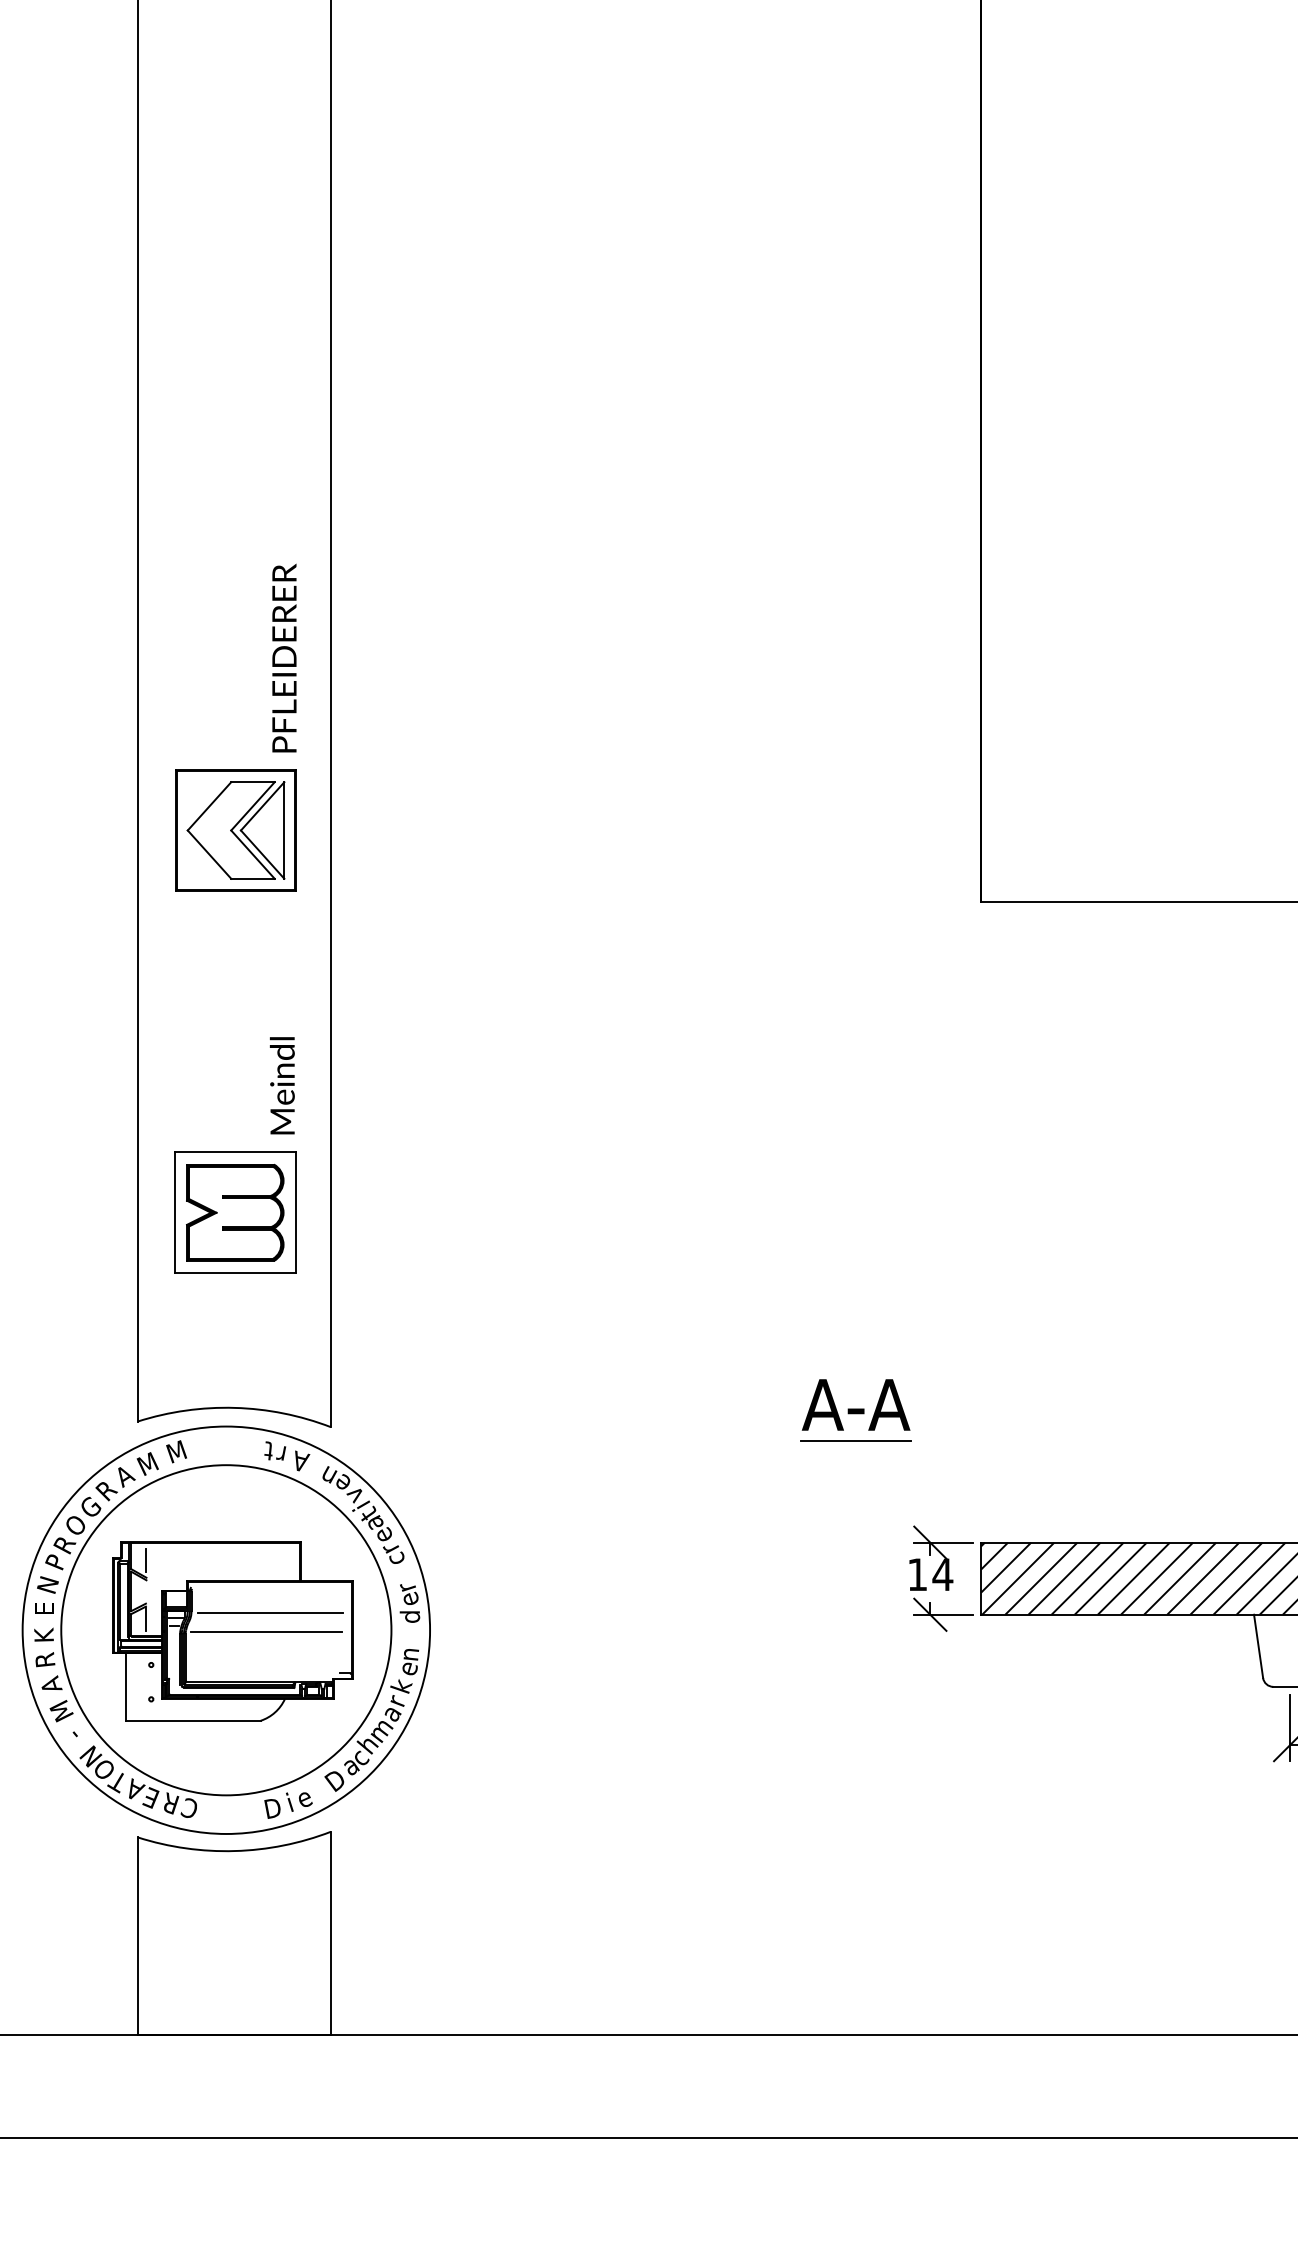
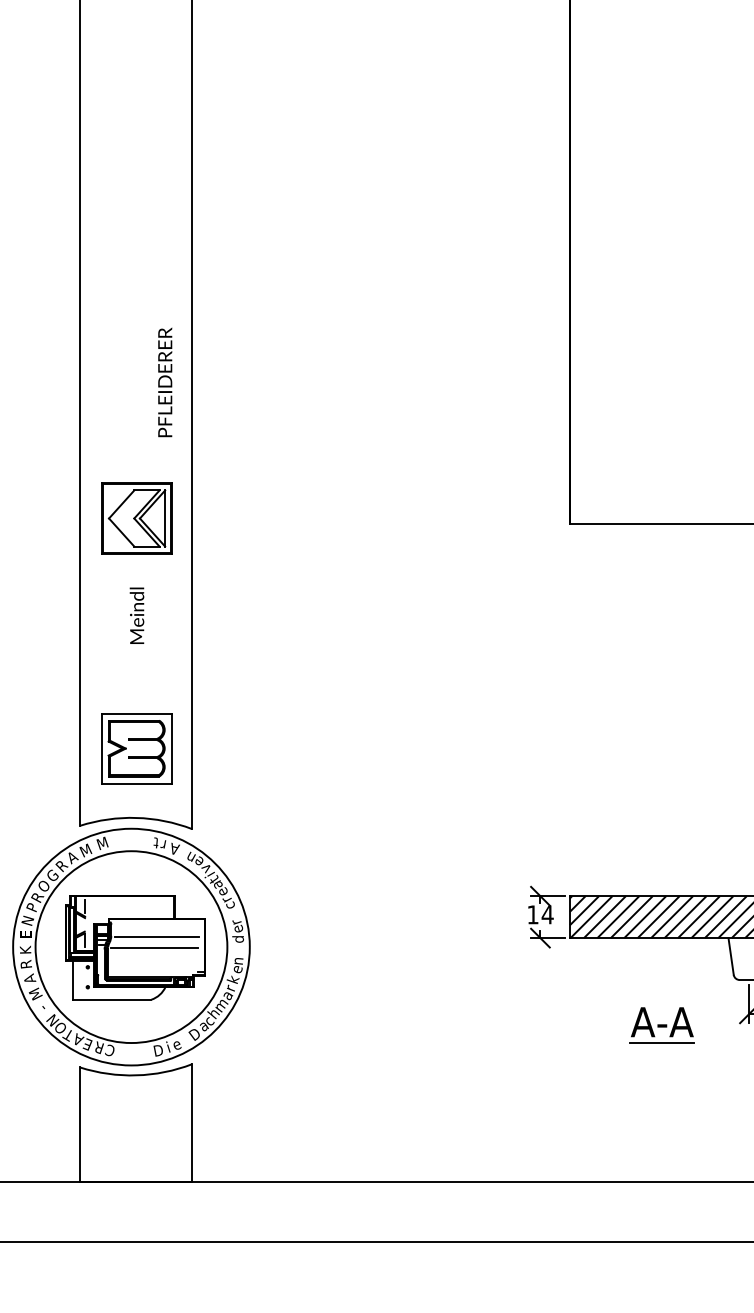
part: (235, 830) -> (136, 518), moved
text: (281, 1085) -> (136, 615), moved
part: (235, 1212) -> (136, 748), moved
part: (854, 1410) -> (661, 1025), moved

